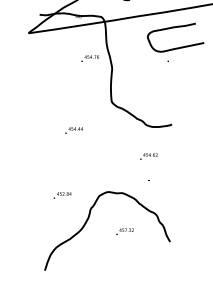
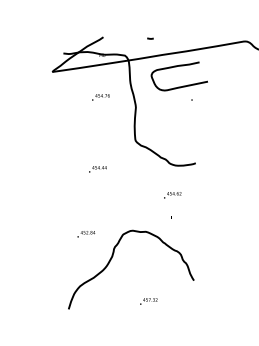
curve: (172, 28) -> (176, 67), moved
text: (89, 58) -> (100, 97), moved
text: (124, 231) -> (148, 301), moved

